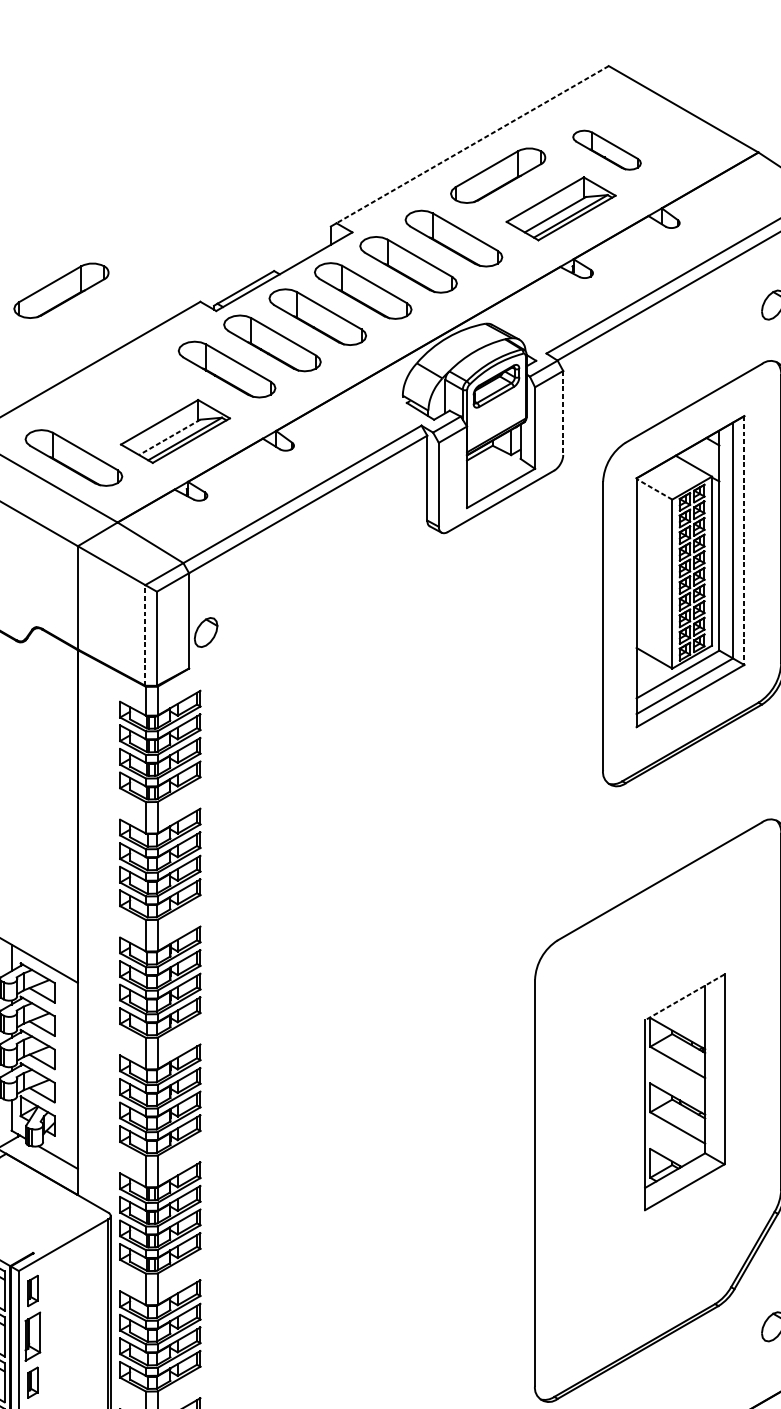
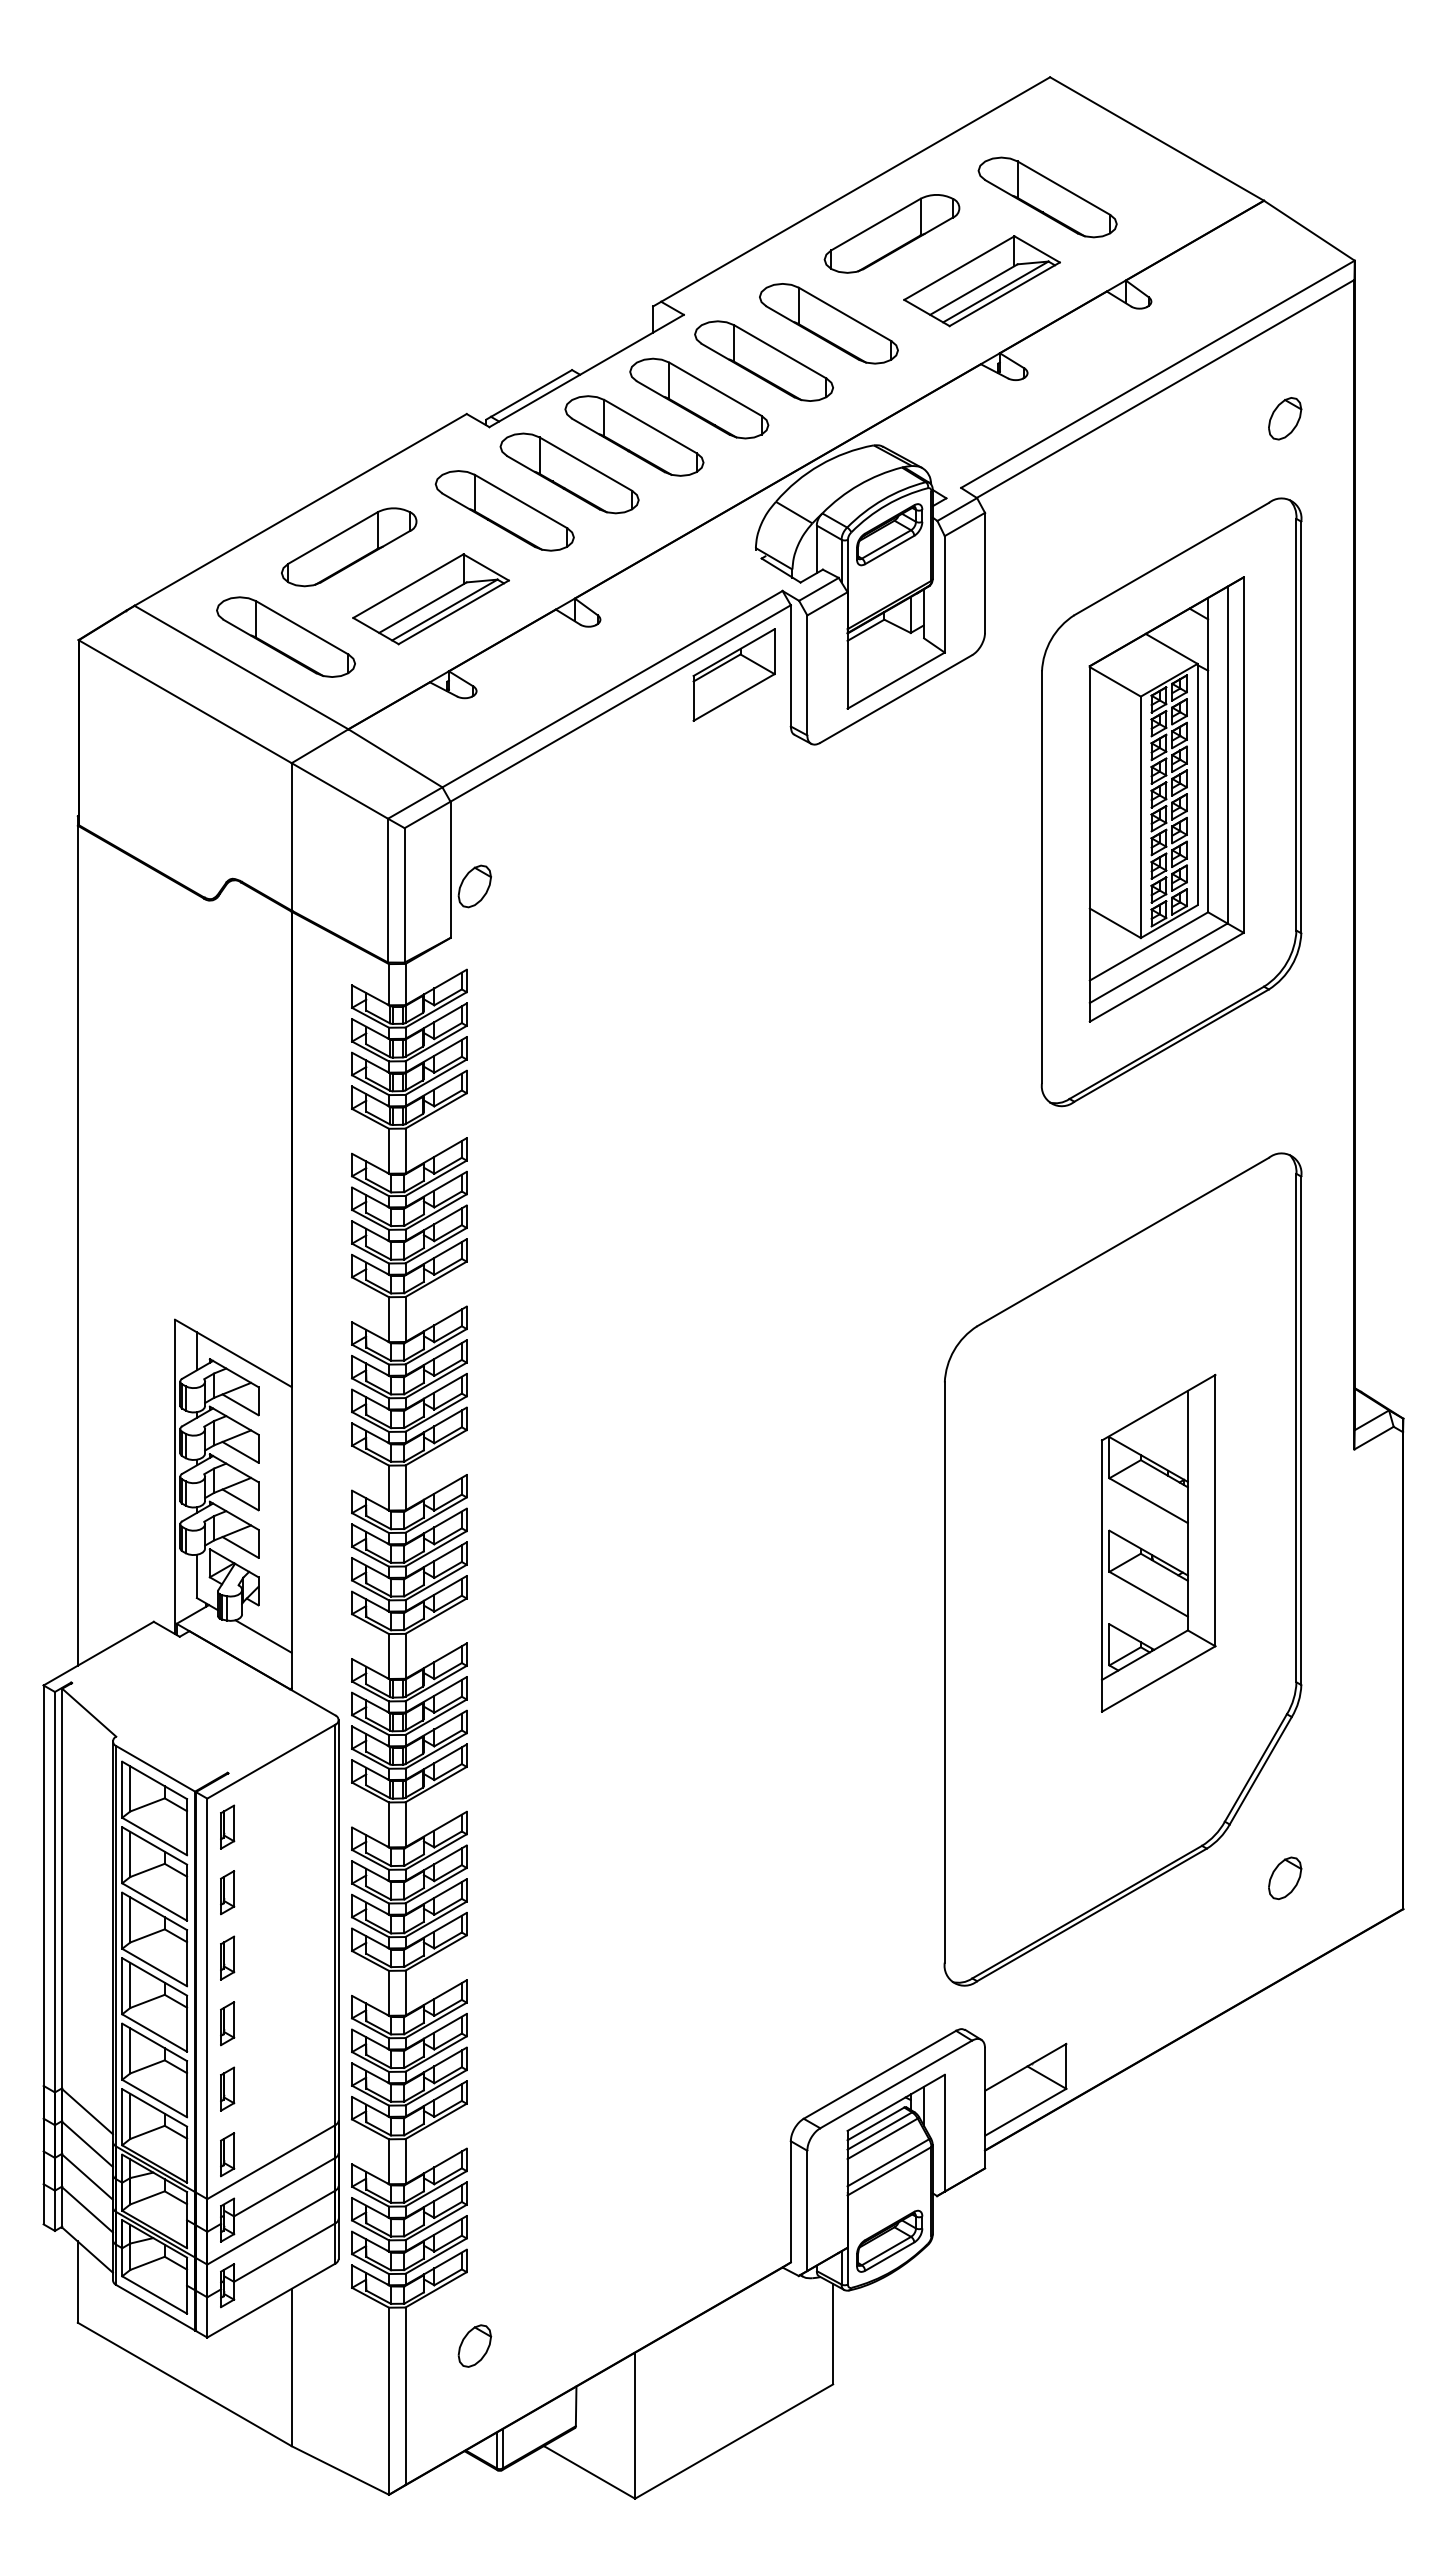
line: (472, 144) -> (855, 189), dashed -> solid
part: (606, 150) -> (1047, 197), size x1.43
part: (61, 290) -> (349, 547), moved
line: (563, 412) -> (985, 572), dashed -> solid
line: (169, 437) -> (422, 607), dashed -> solid
part: (387, 484) -> (733, 674), added
line: (653, 489) -> (1114, 681), dashed -> solid
line: (744, 540) -> (1243, 755), dashed -> solid
line: (145, 635) -> (388, 890), dashed -> solid
line: (684, 997) -> (1158, 1407), dashed -> solid
part: (32, 1336) -> (227, 1892), size x0.62

